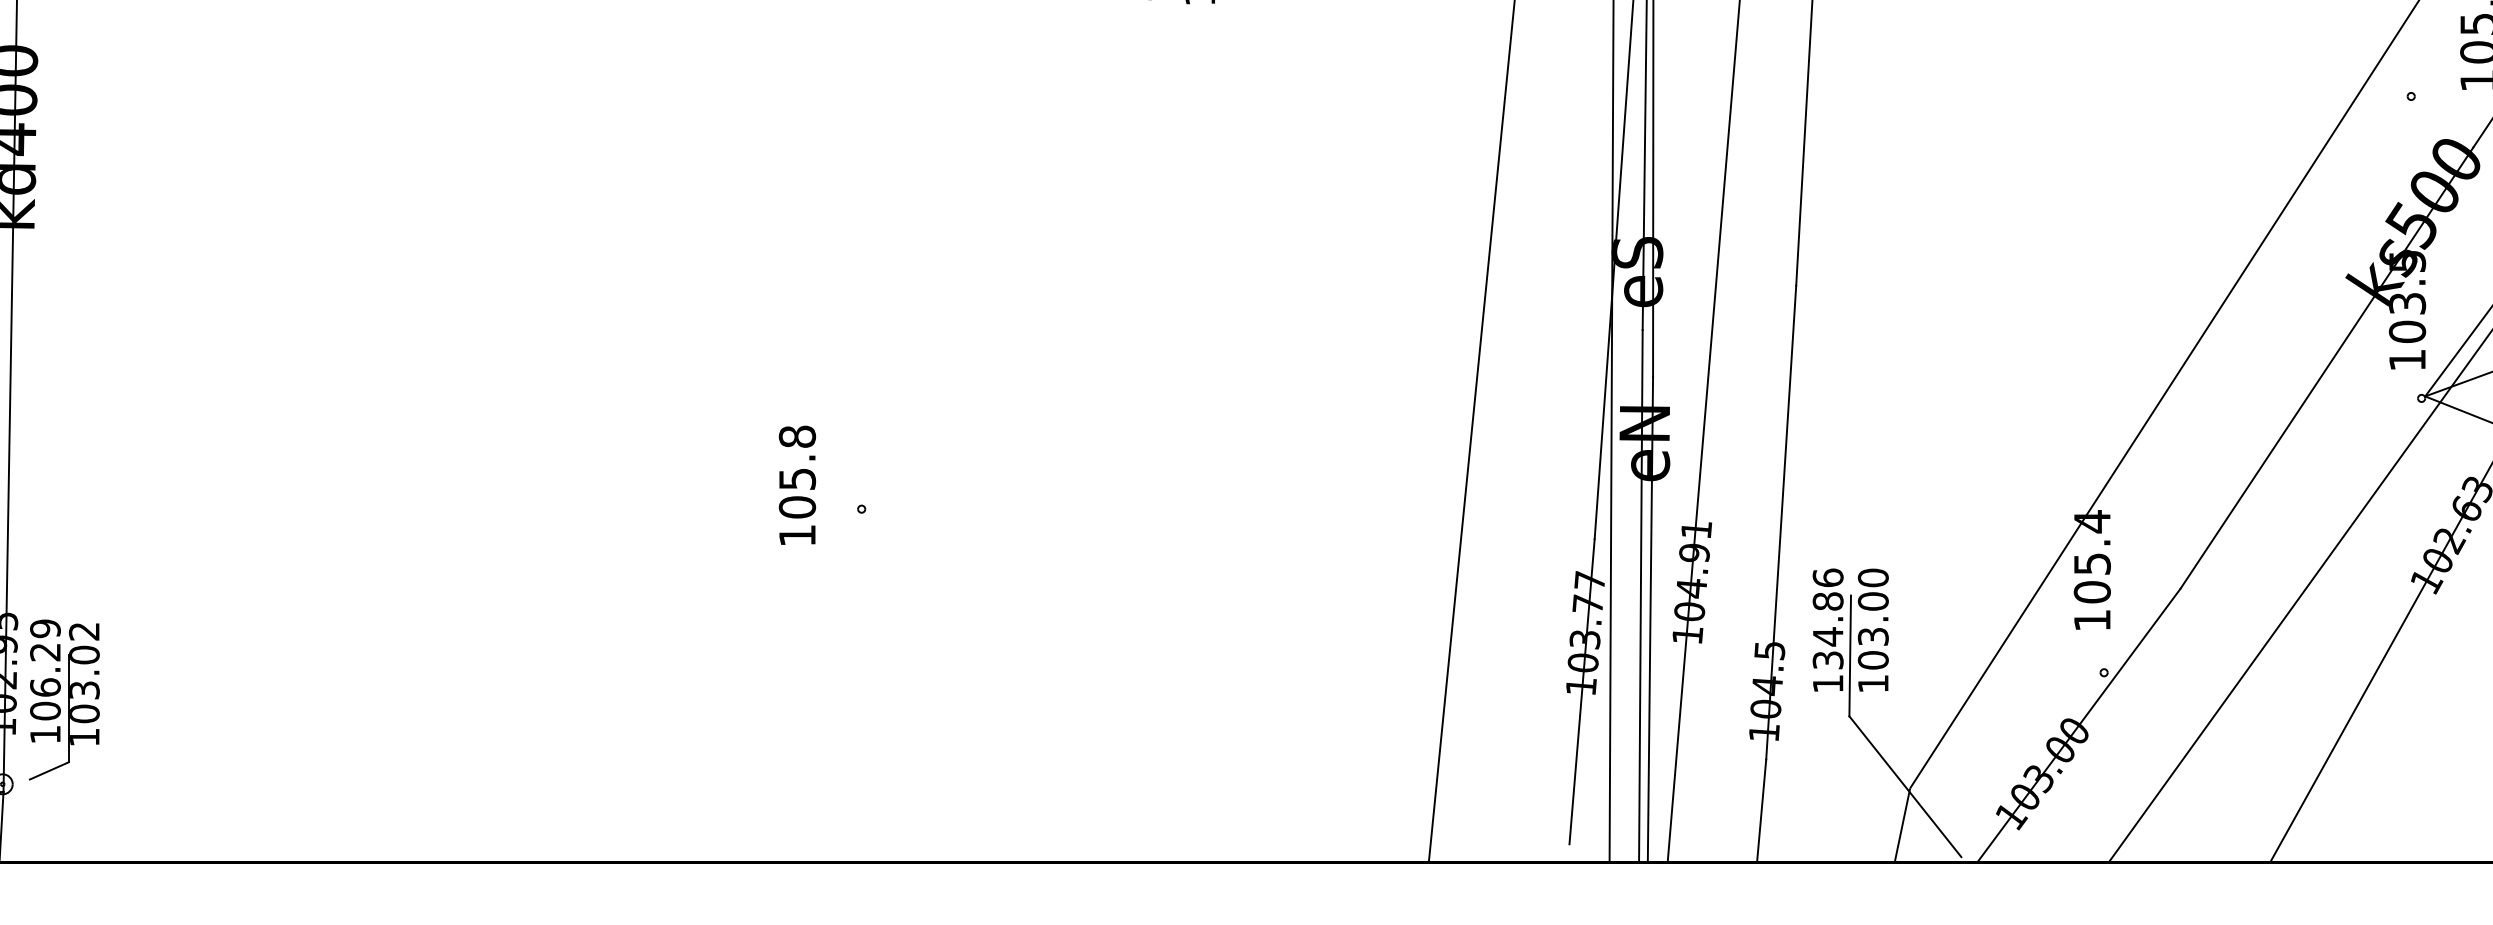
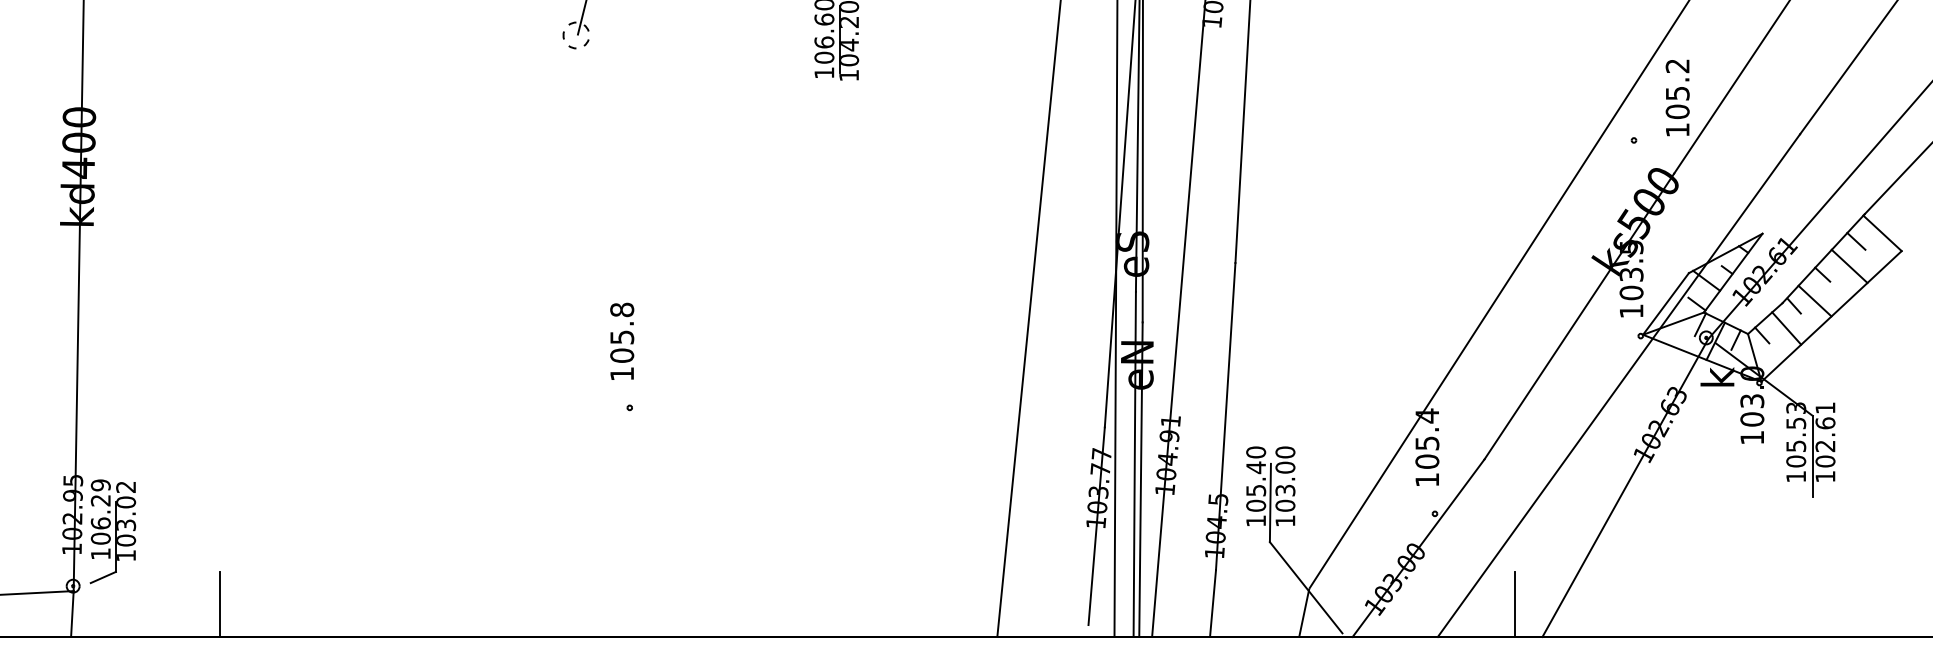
text: (797, 483) -> (622, 340), moved
text: (1828, 618) -> (1256, 478), 134.86 -> 105.40
line: (228, 812) -> (219, 604), added
line: (2228, 812) -> (1515, 604), added

